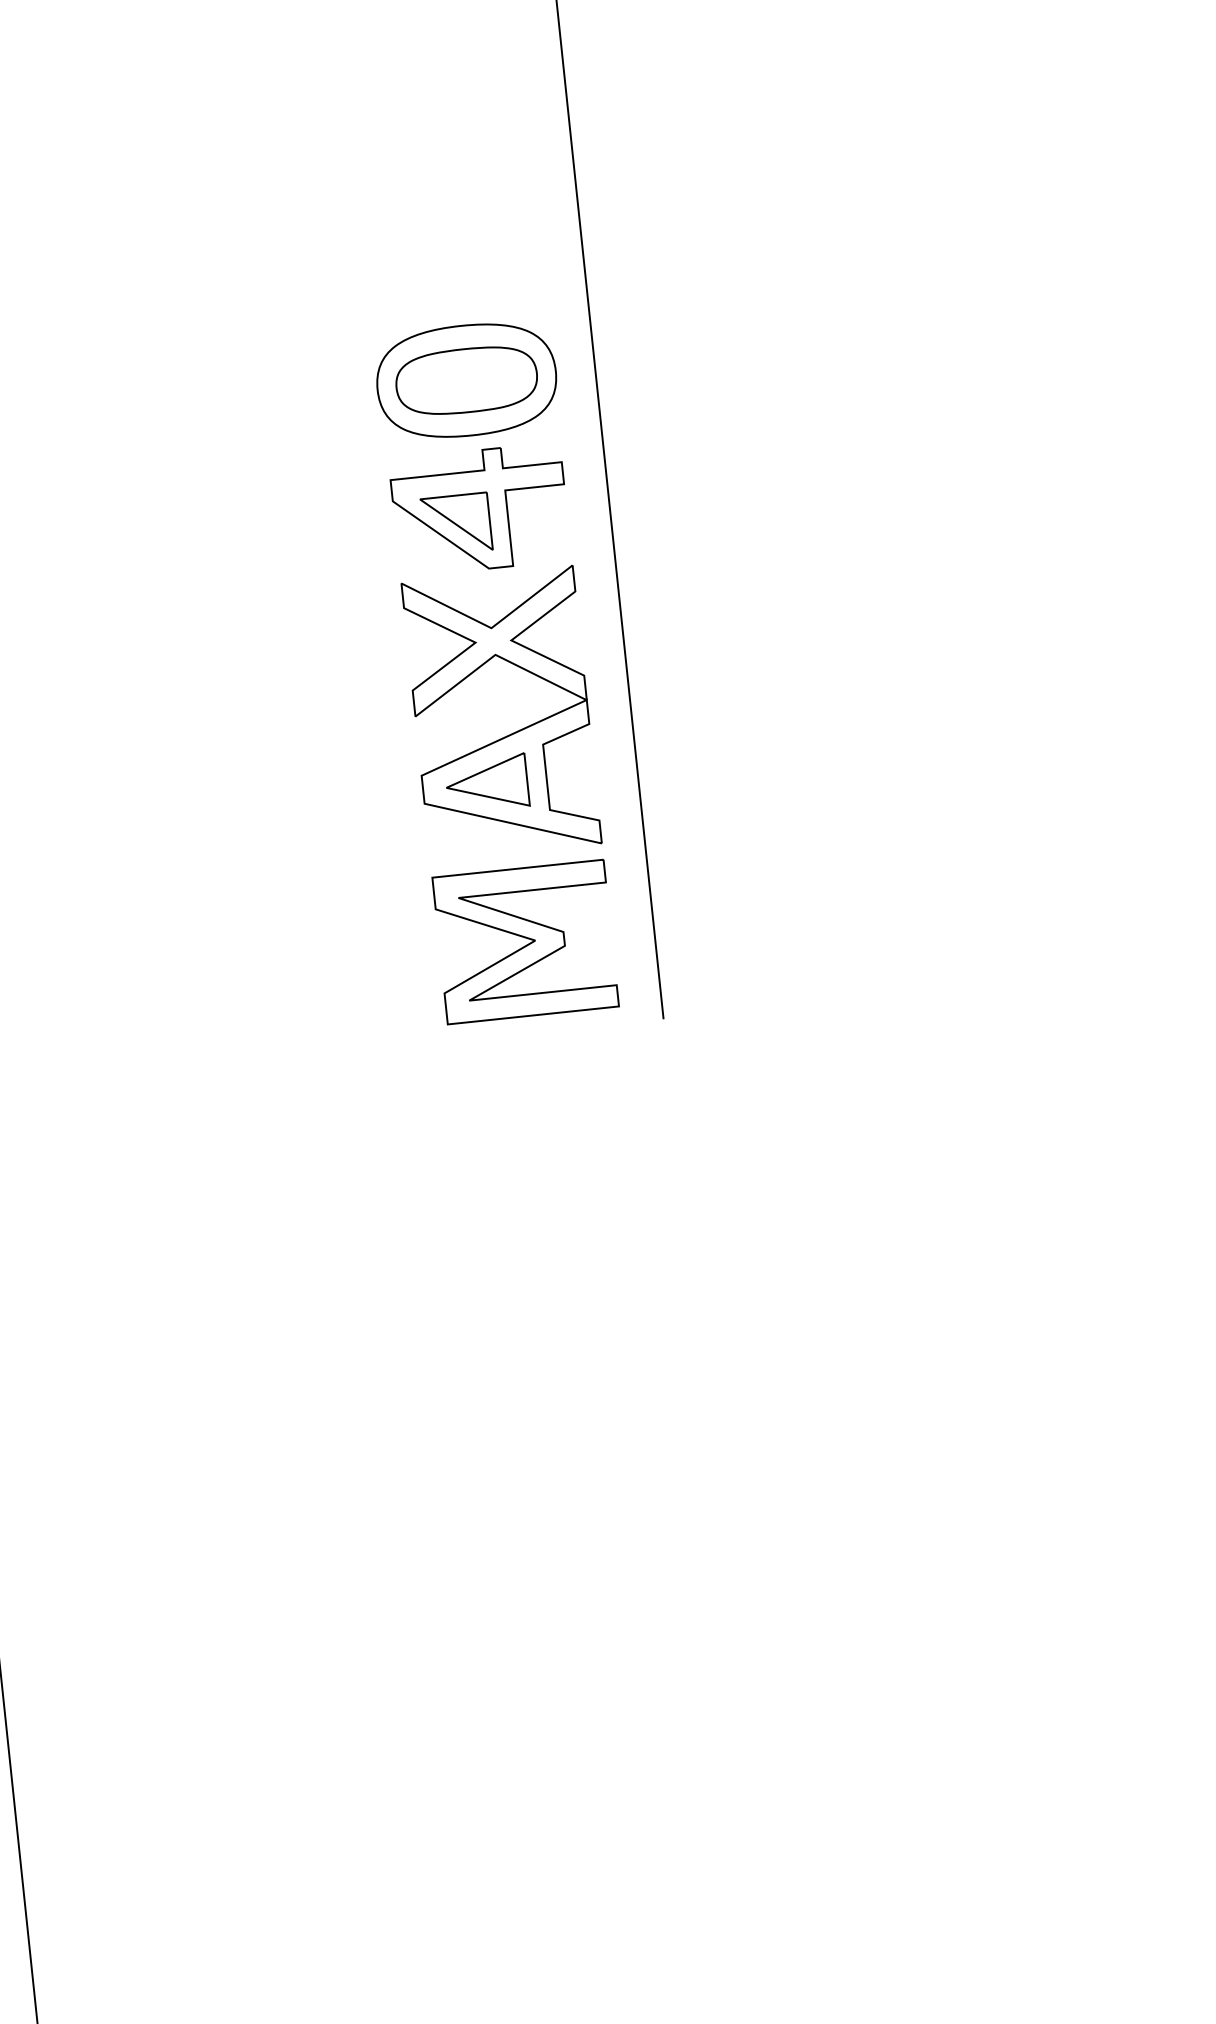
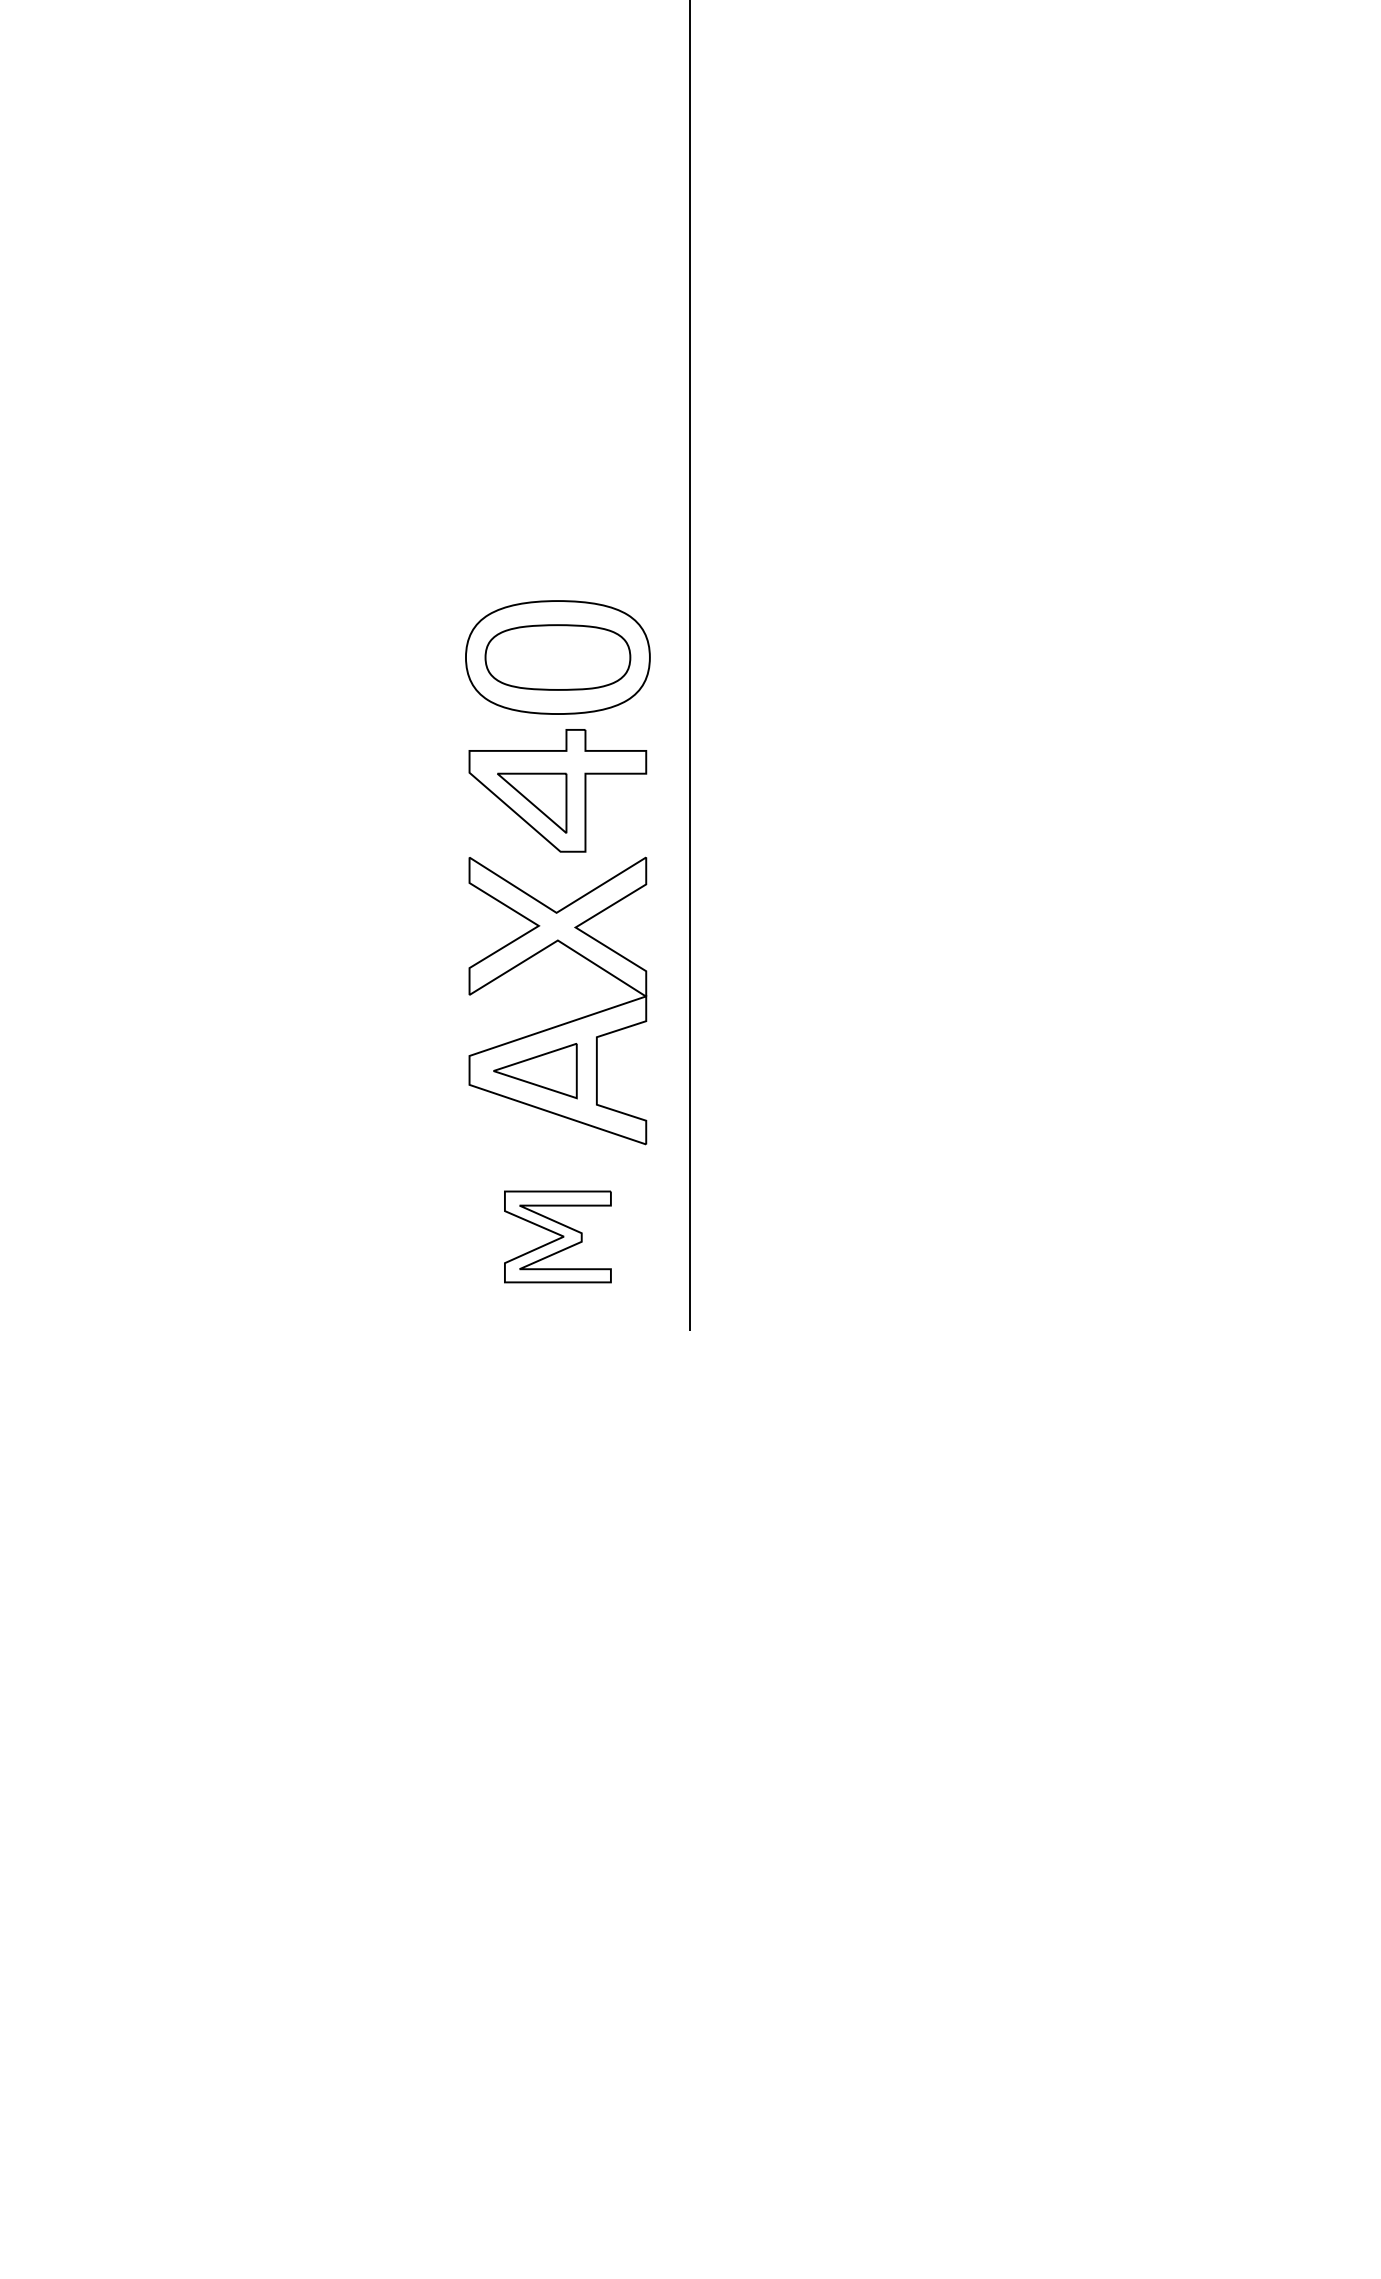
part: (525, 941) -> (557, 1236), size x0.6

